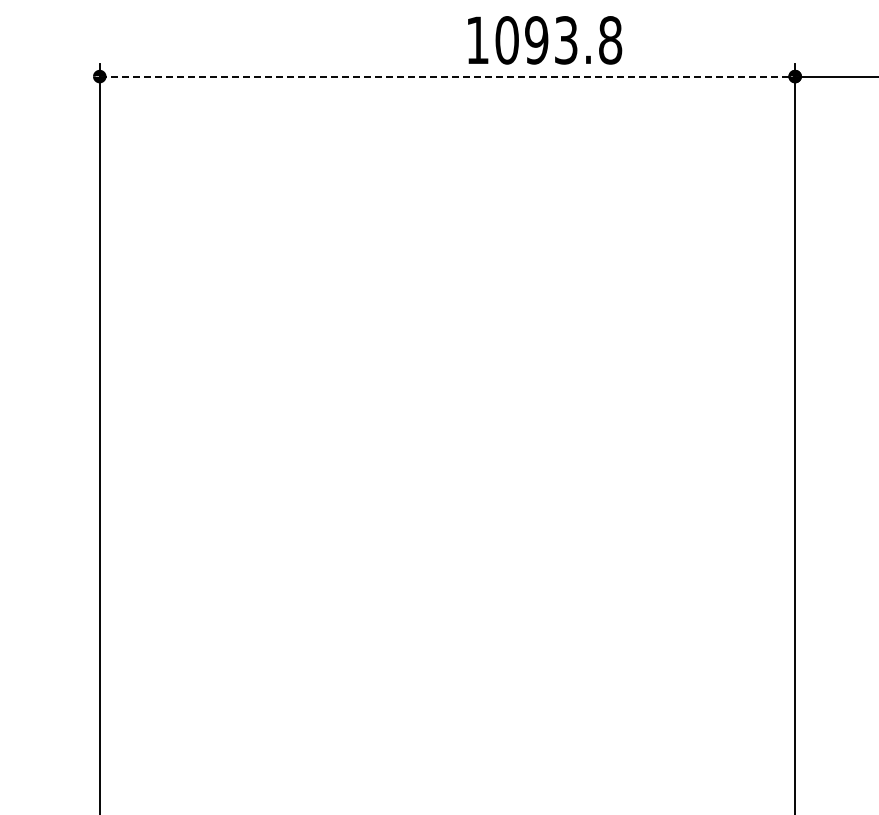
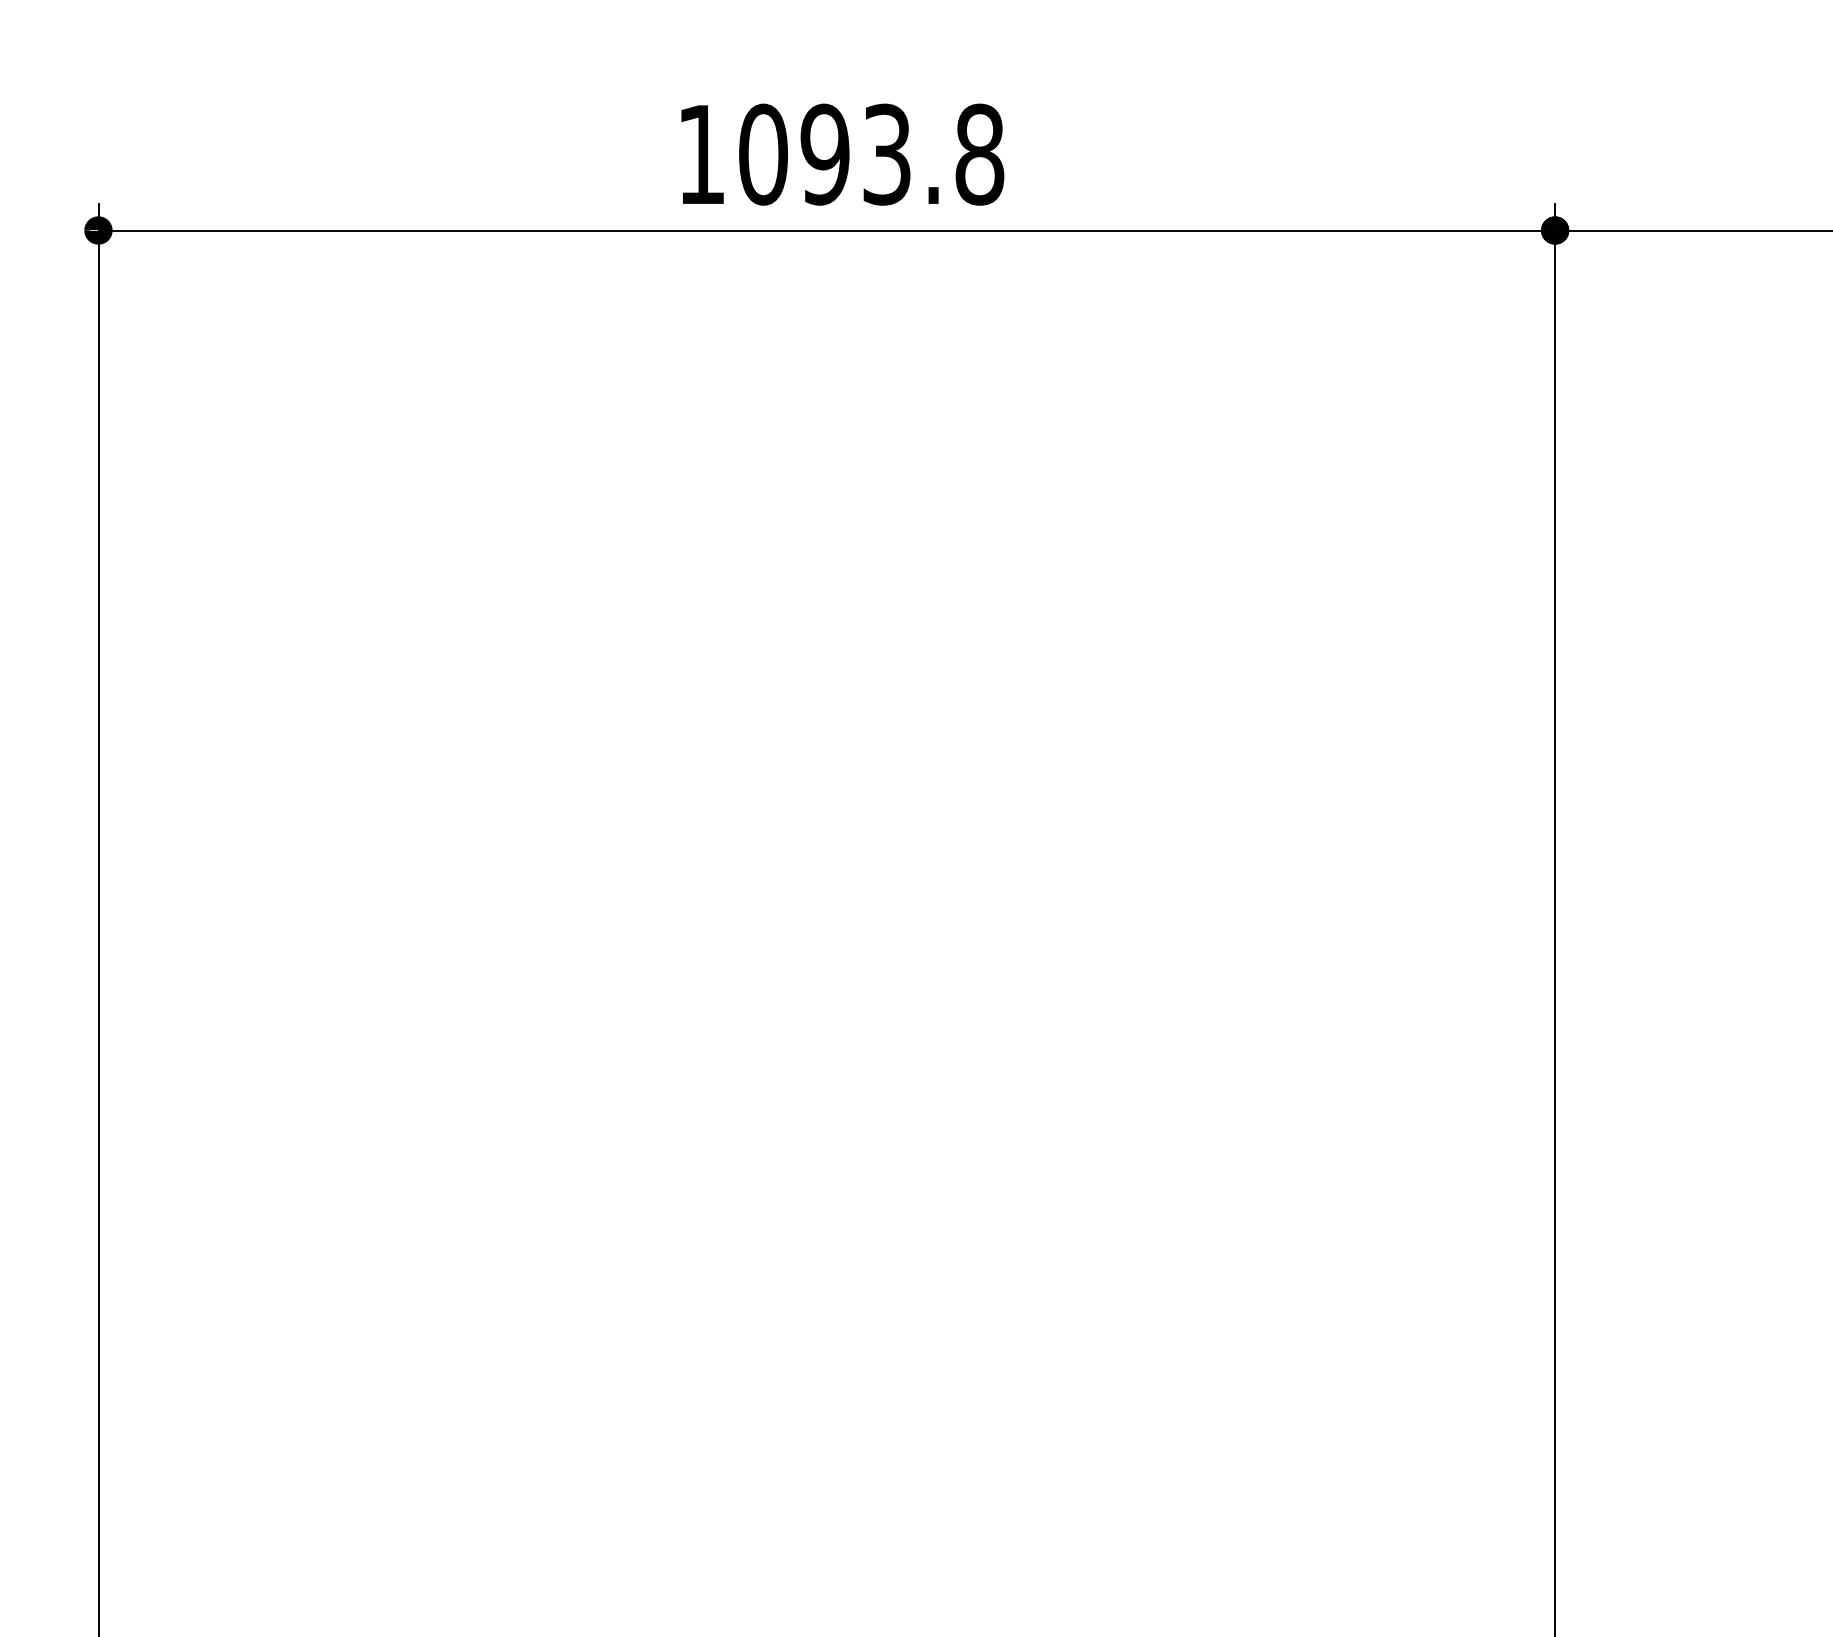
text: (545, 40) -> (843, 154), moved
line: (447, 76) -> (826, 230), dashed -> solid

